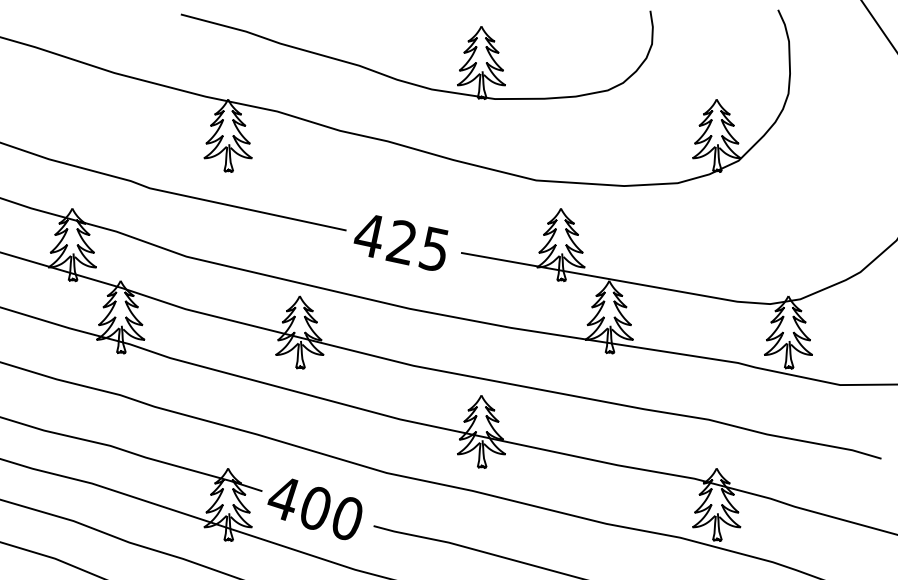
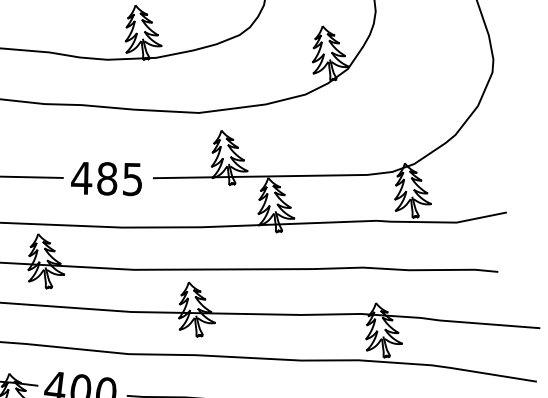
text: (400, 242) -> (106, 179), 425 -> 485

